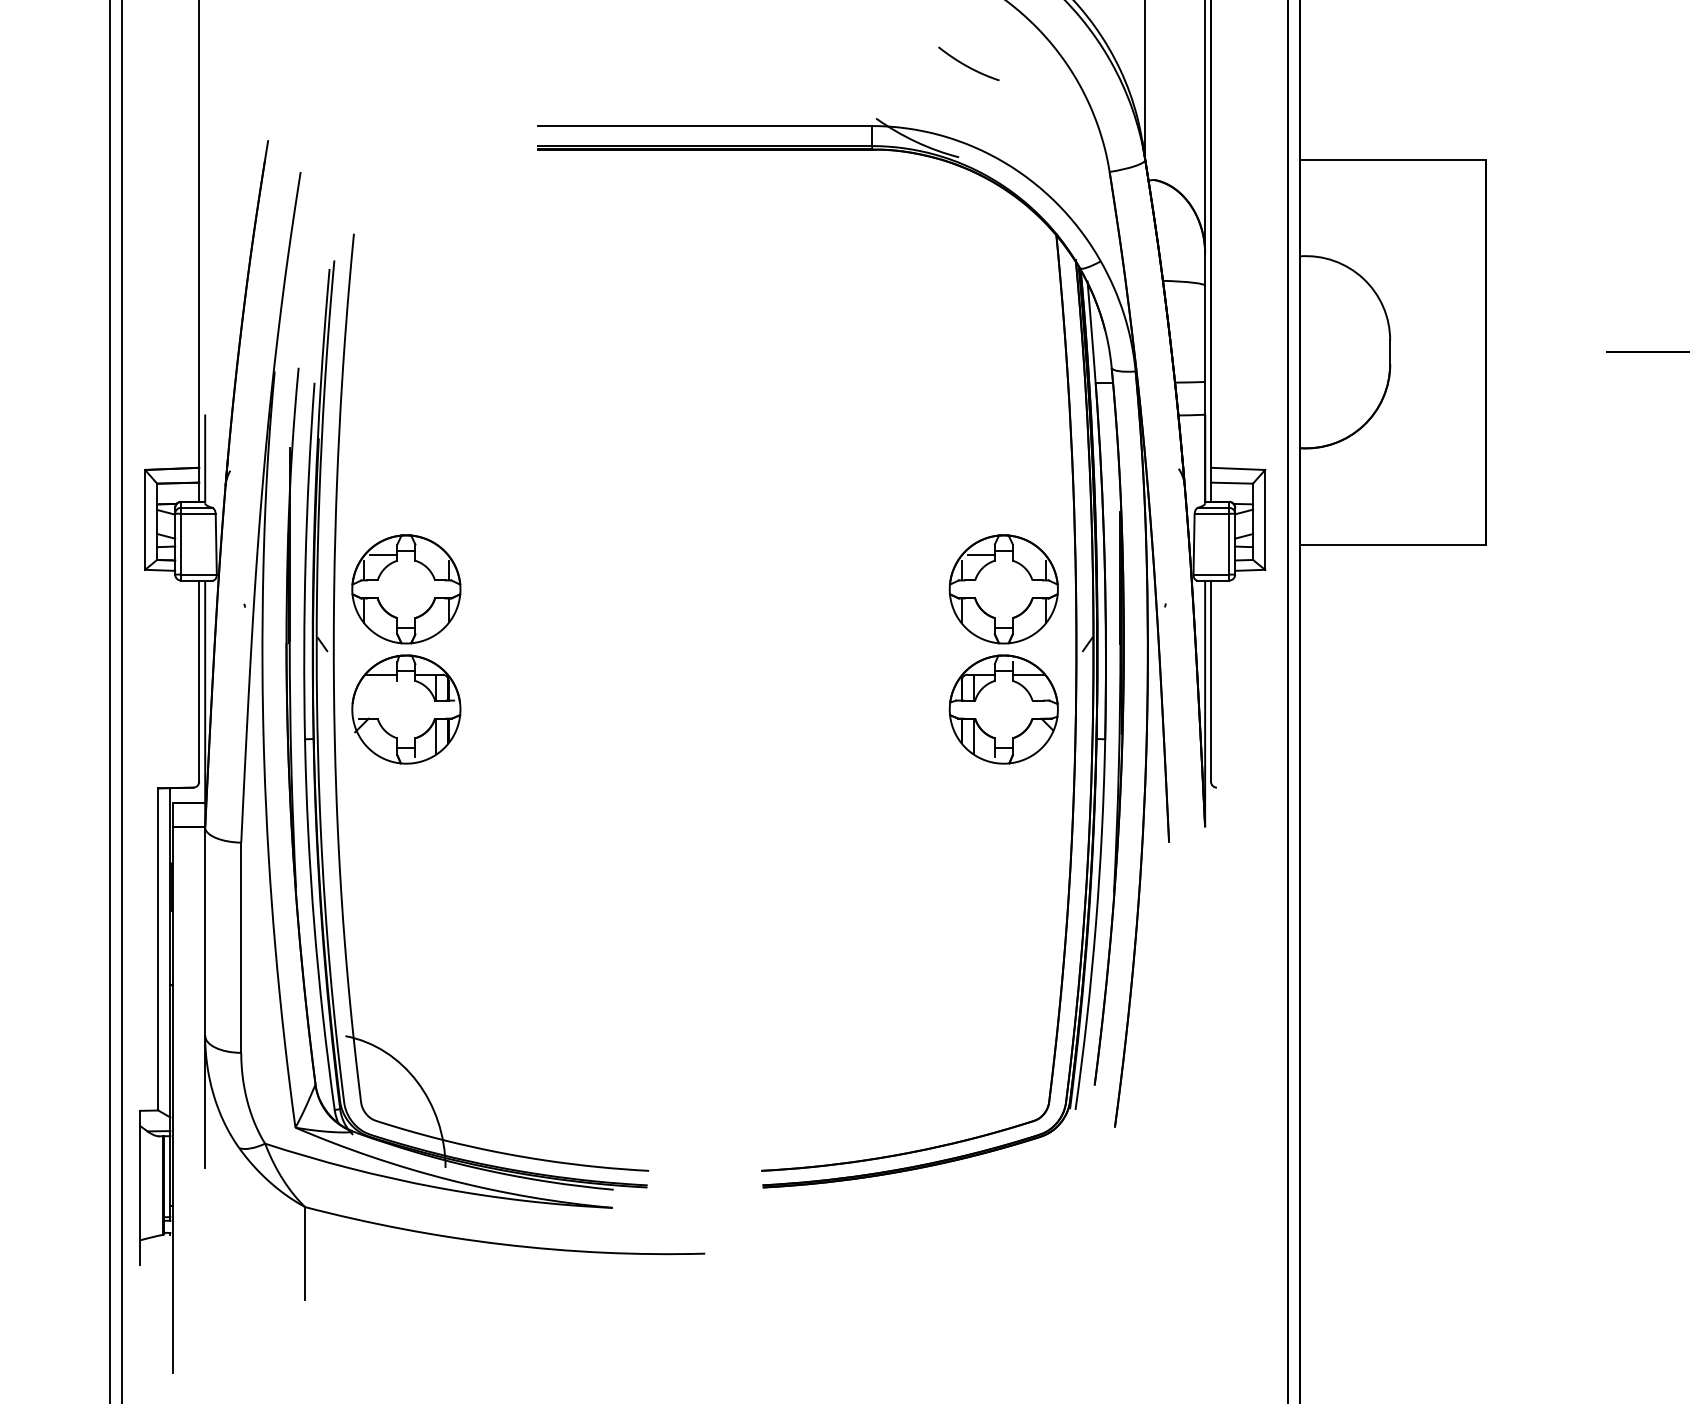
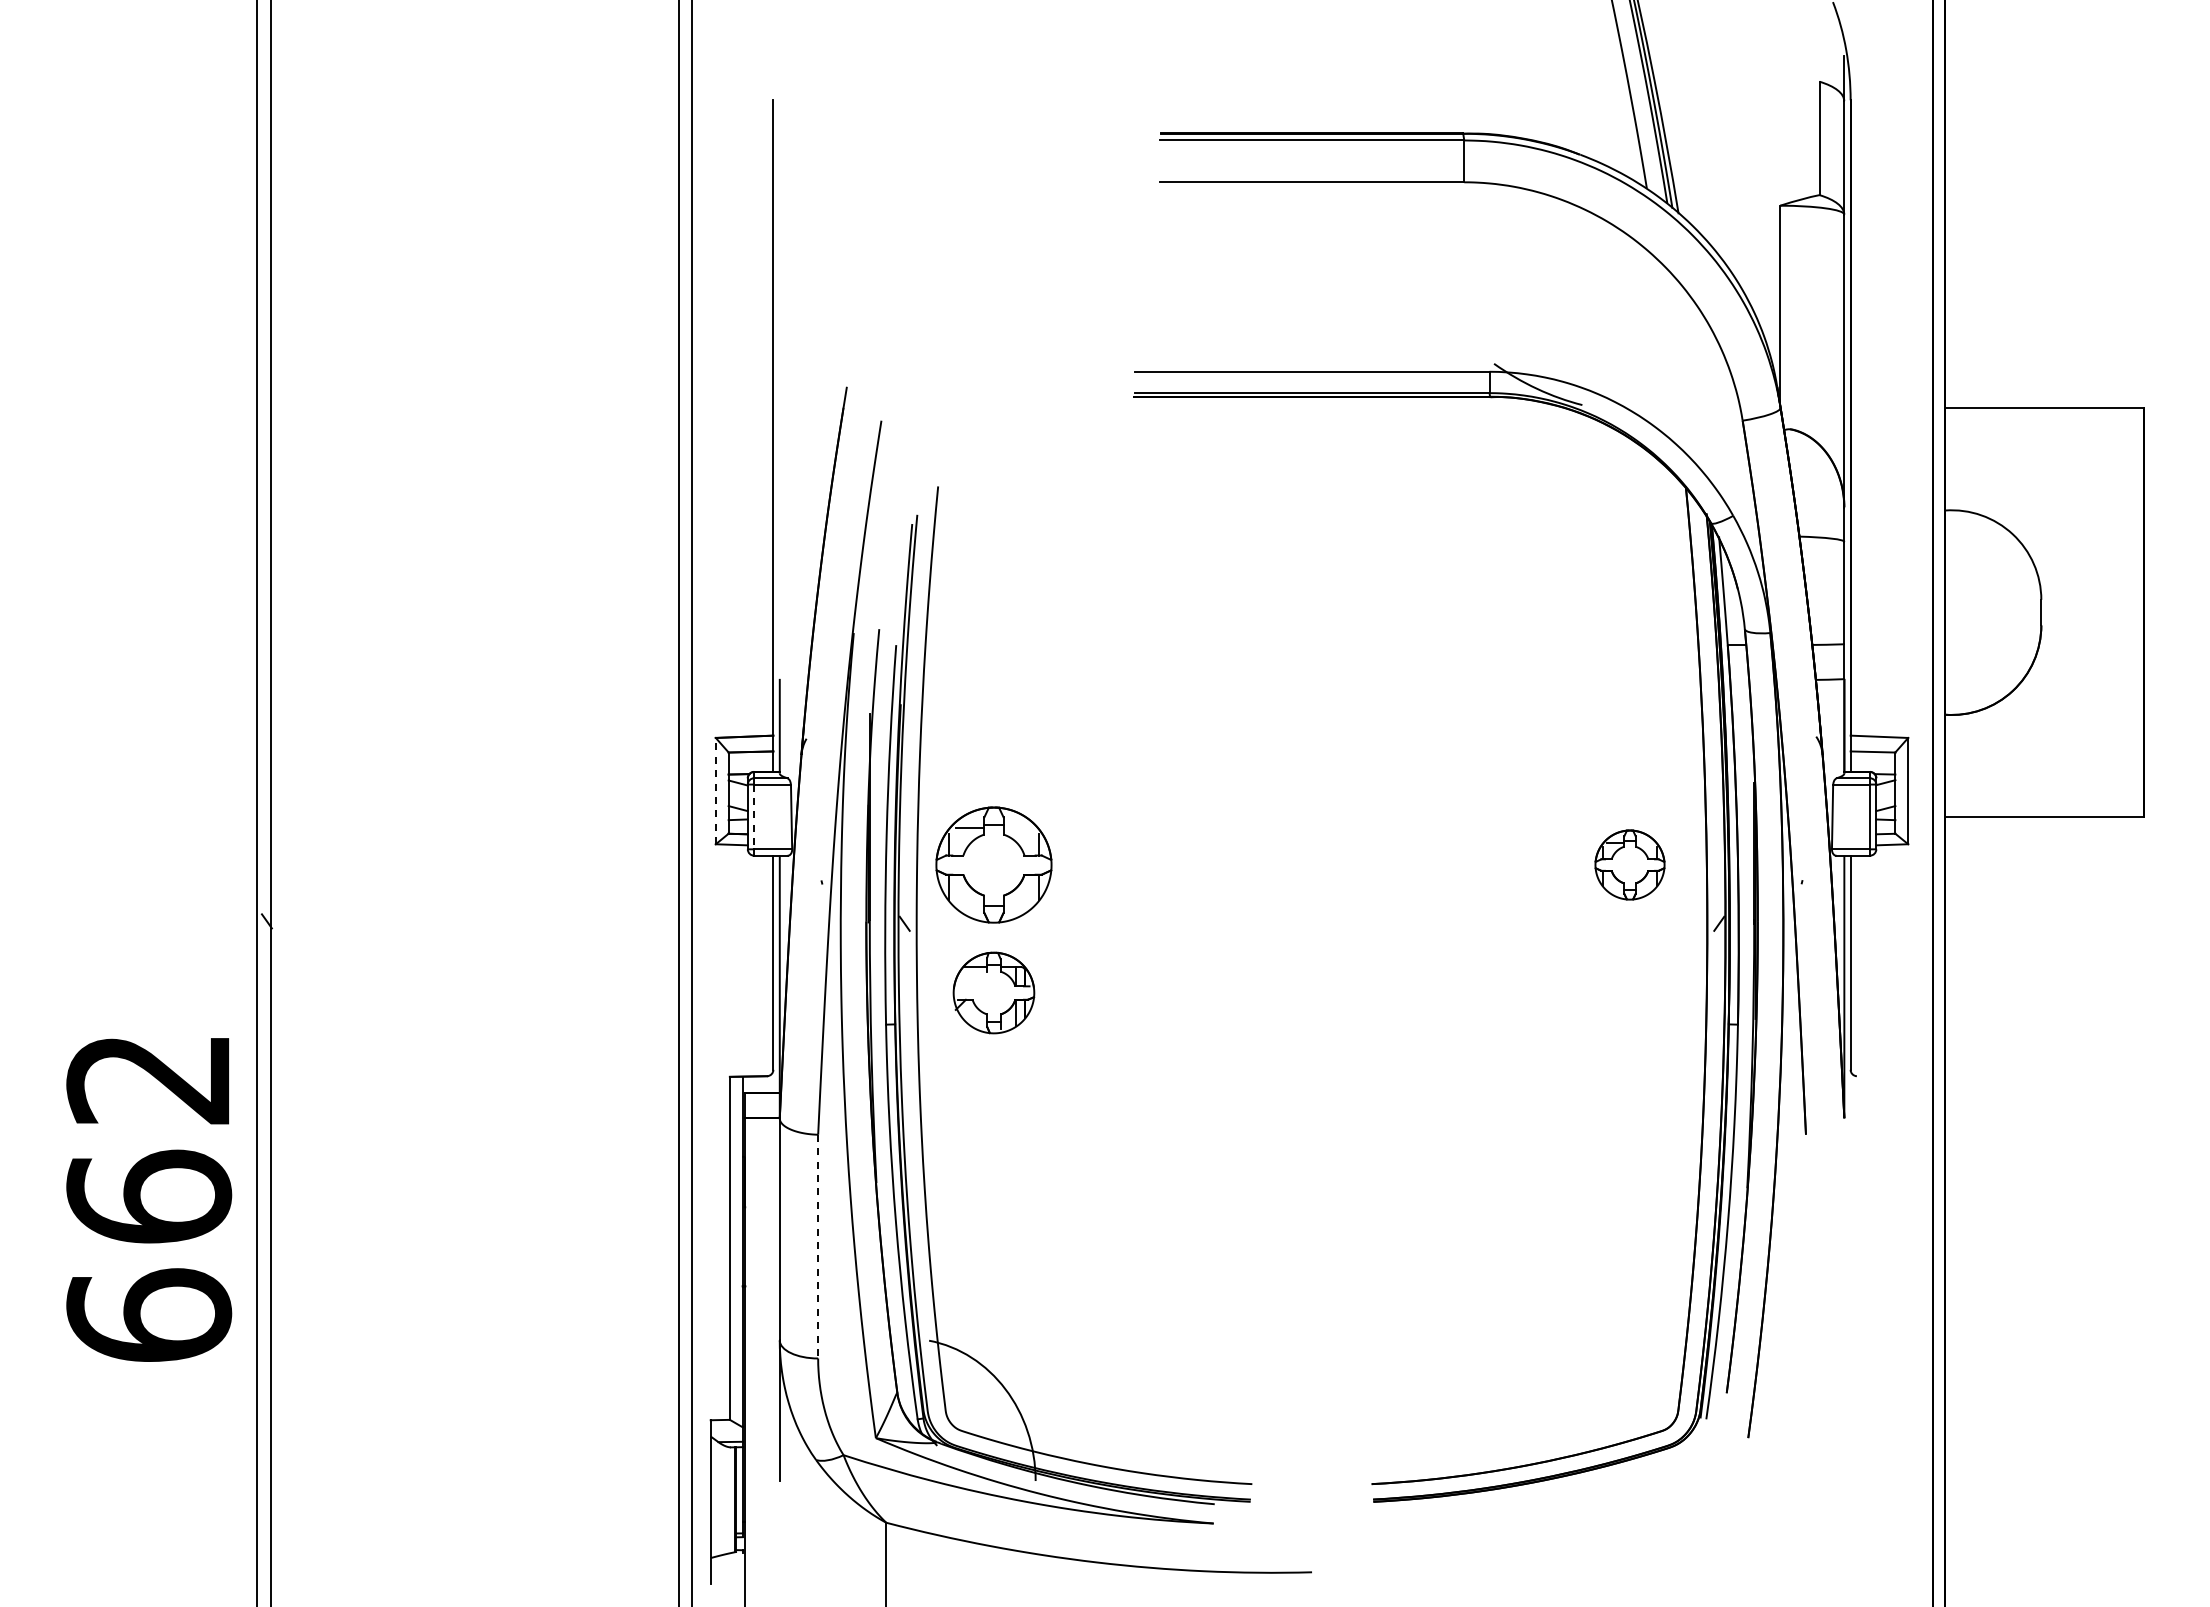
curve: (966, 64) -> (1590, 306), removed
line: (144, 519) -> (715, 790), solid -> dashed
line: (181, 544) -> (754, 817), solid -> dashed
part: (1003, 588) -> (1629, 864), size x0.6
part: (405, 709) -> (993, 992), size x0.7
part: (1003, 709) -> (1629, 992), removed
line: (241, 947) -> (818, 1246), solid -> dashed

